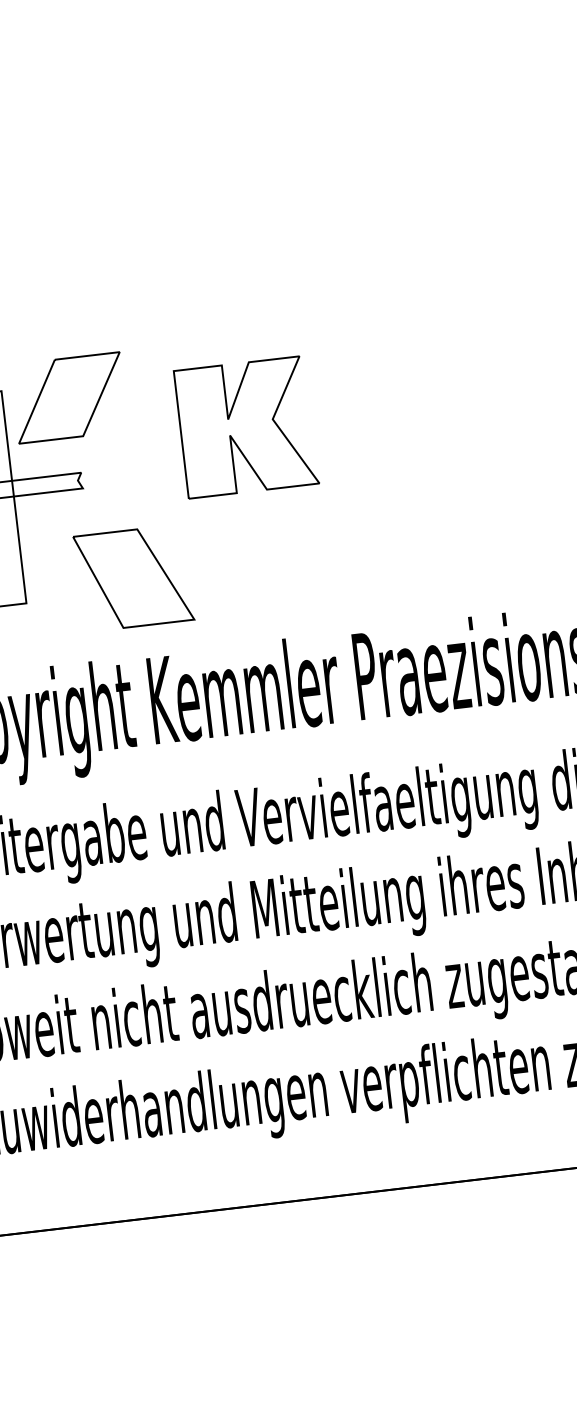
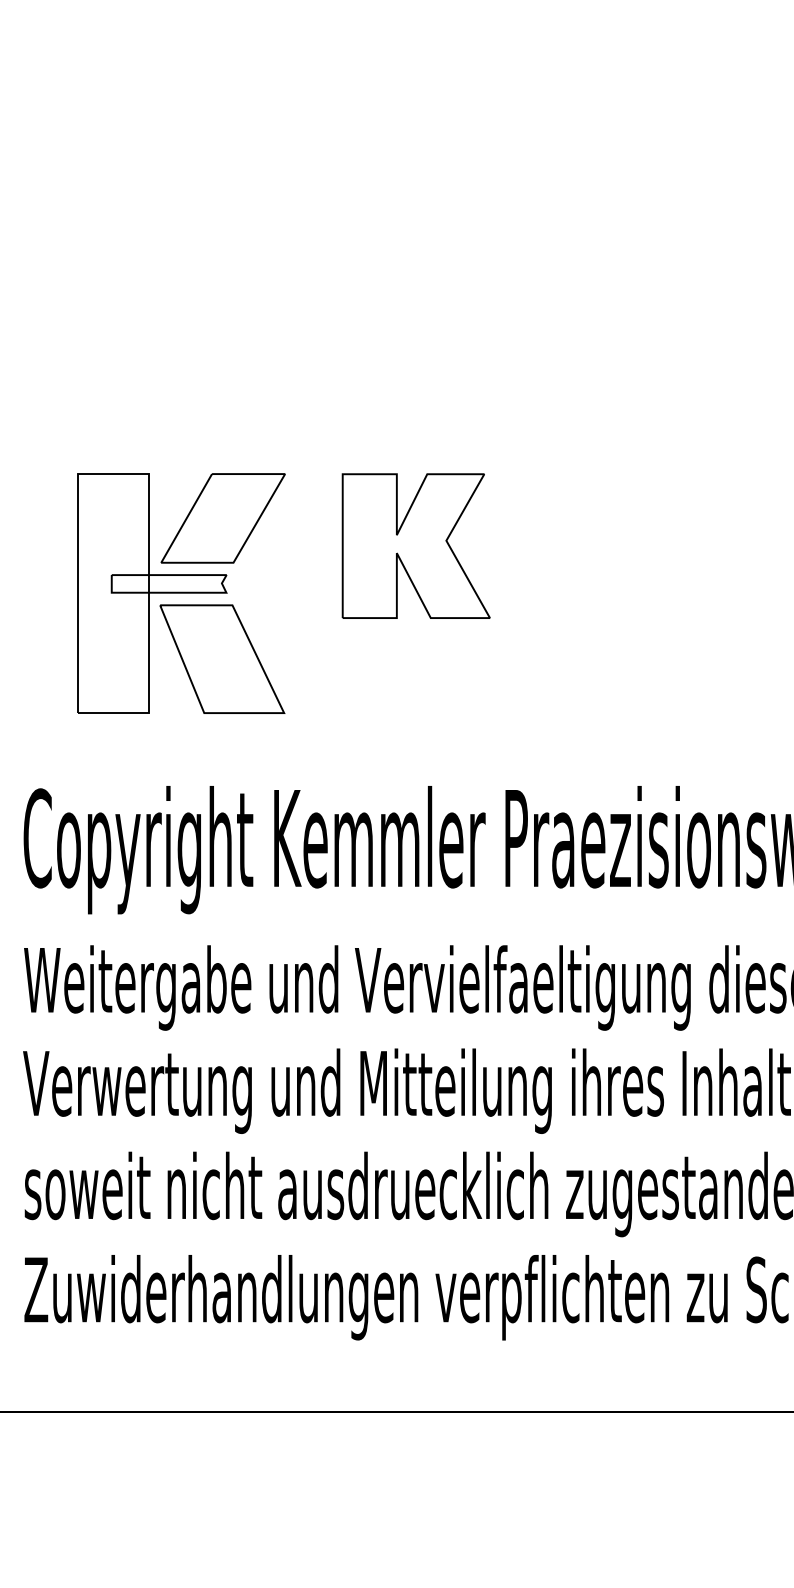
part: (68, 398) -> (222, 518), moved
part: (133, 577) -> (222, 658), moved

